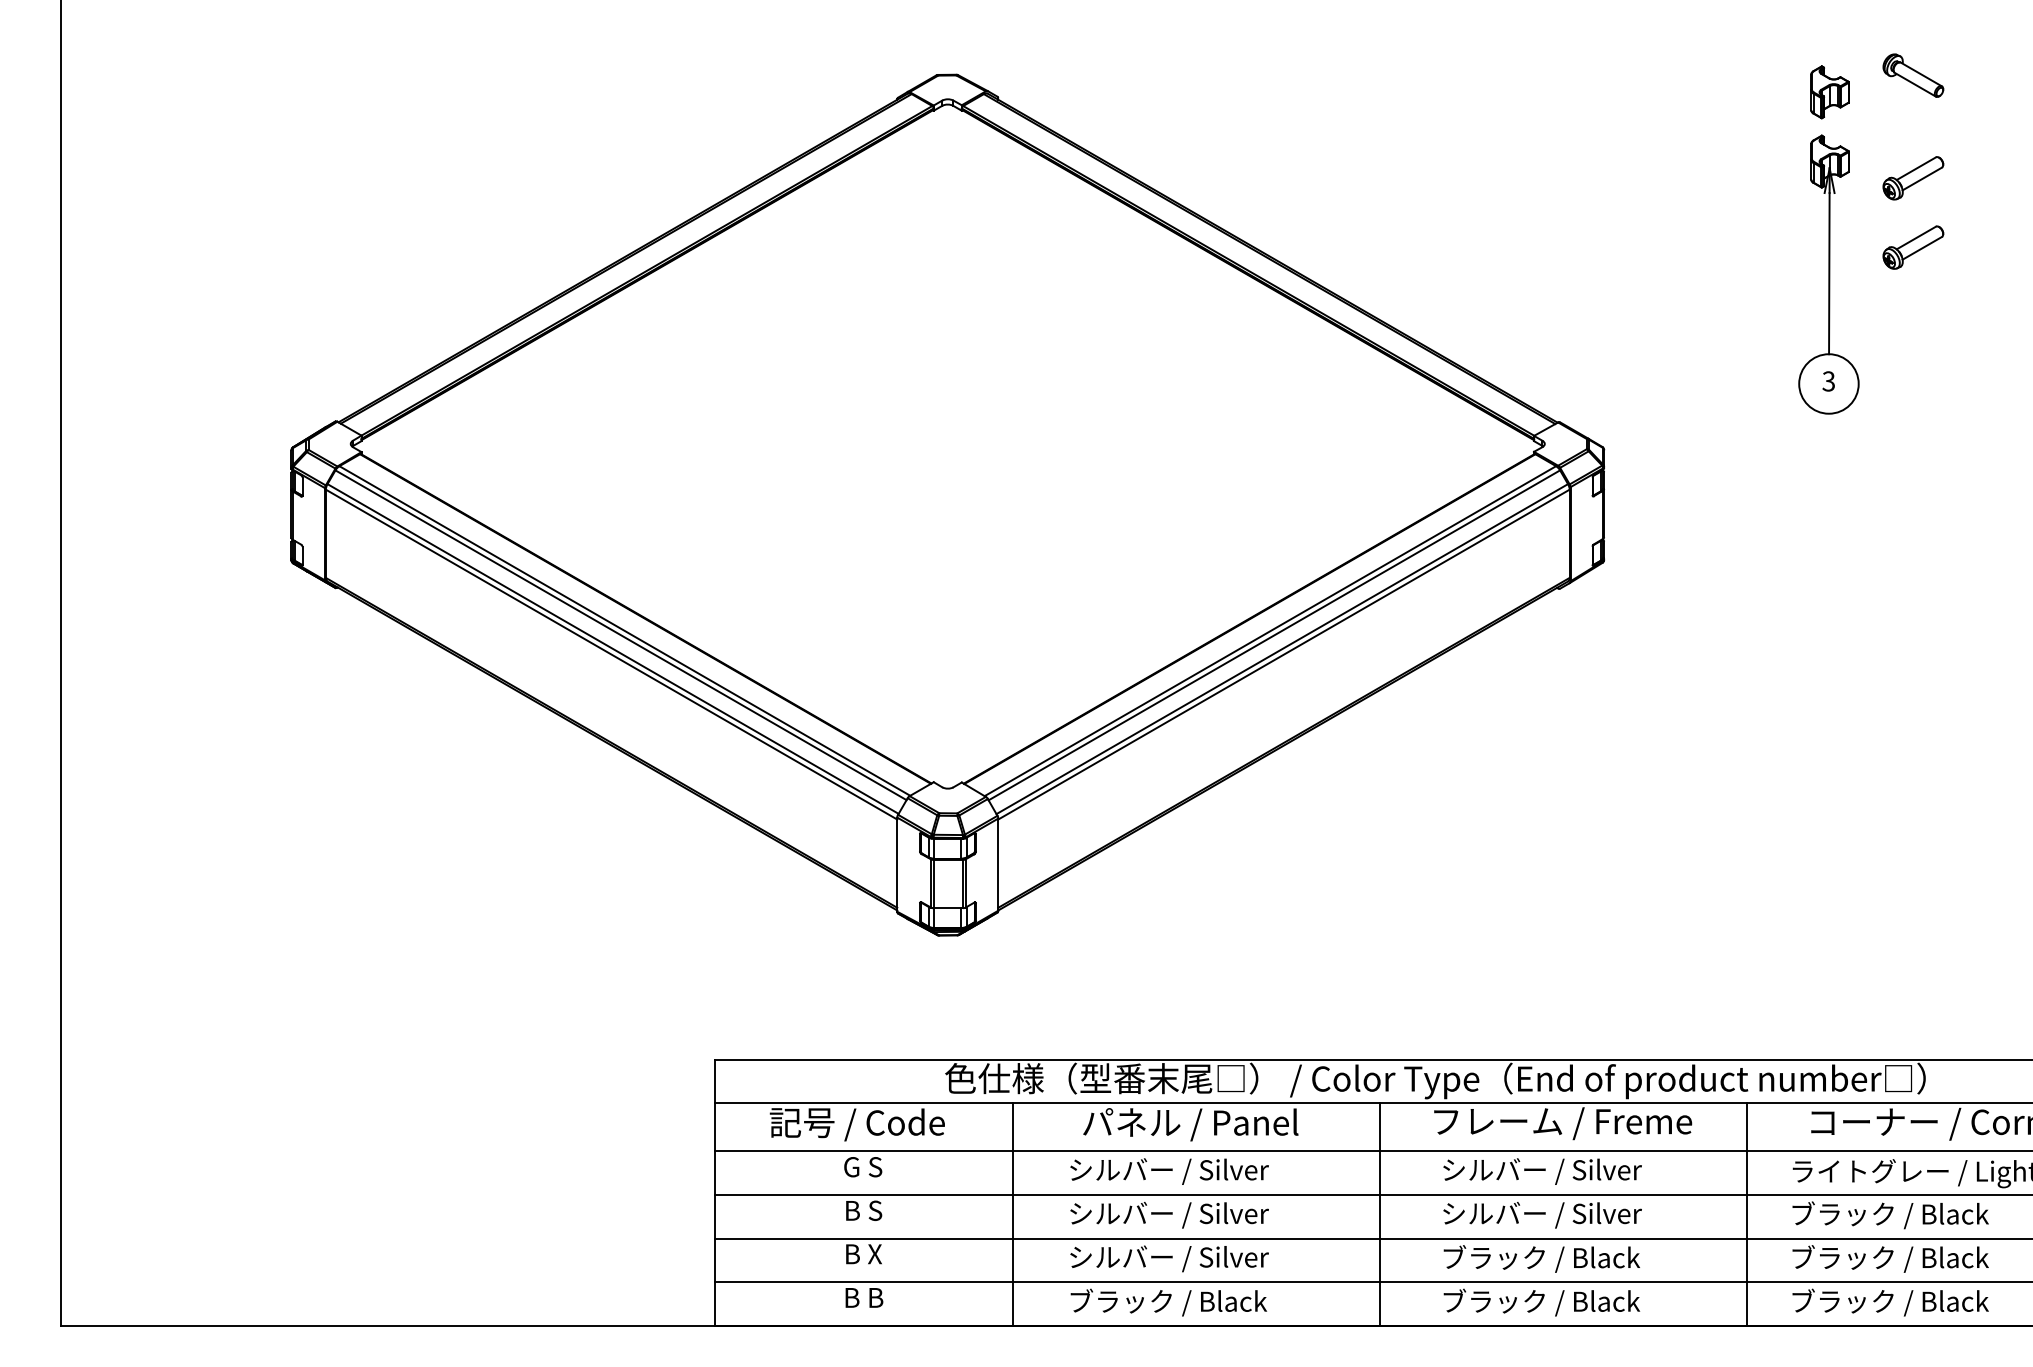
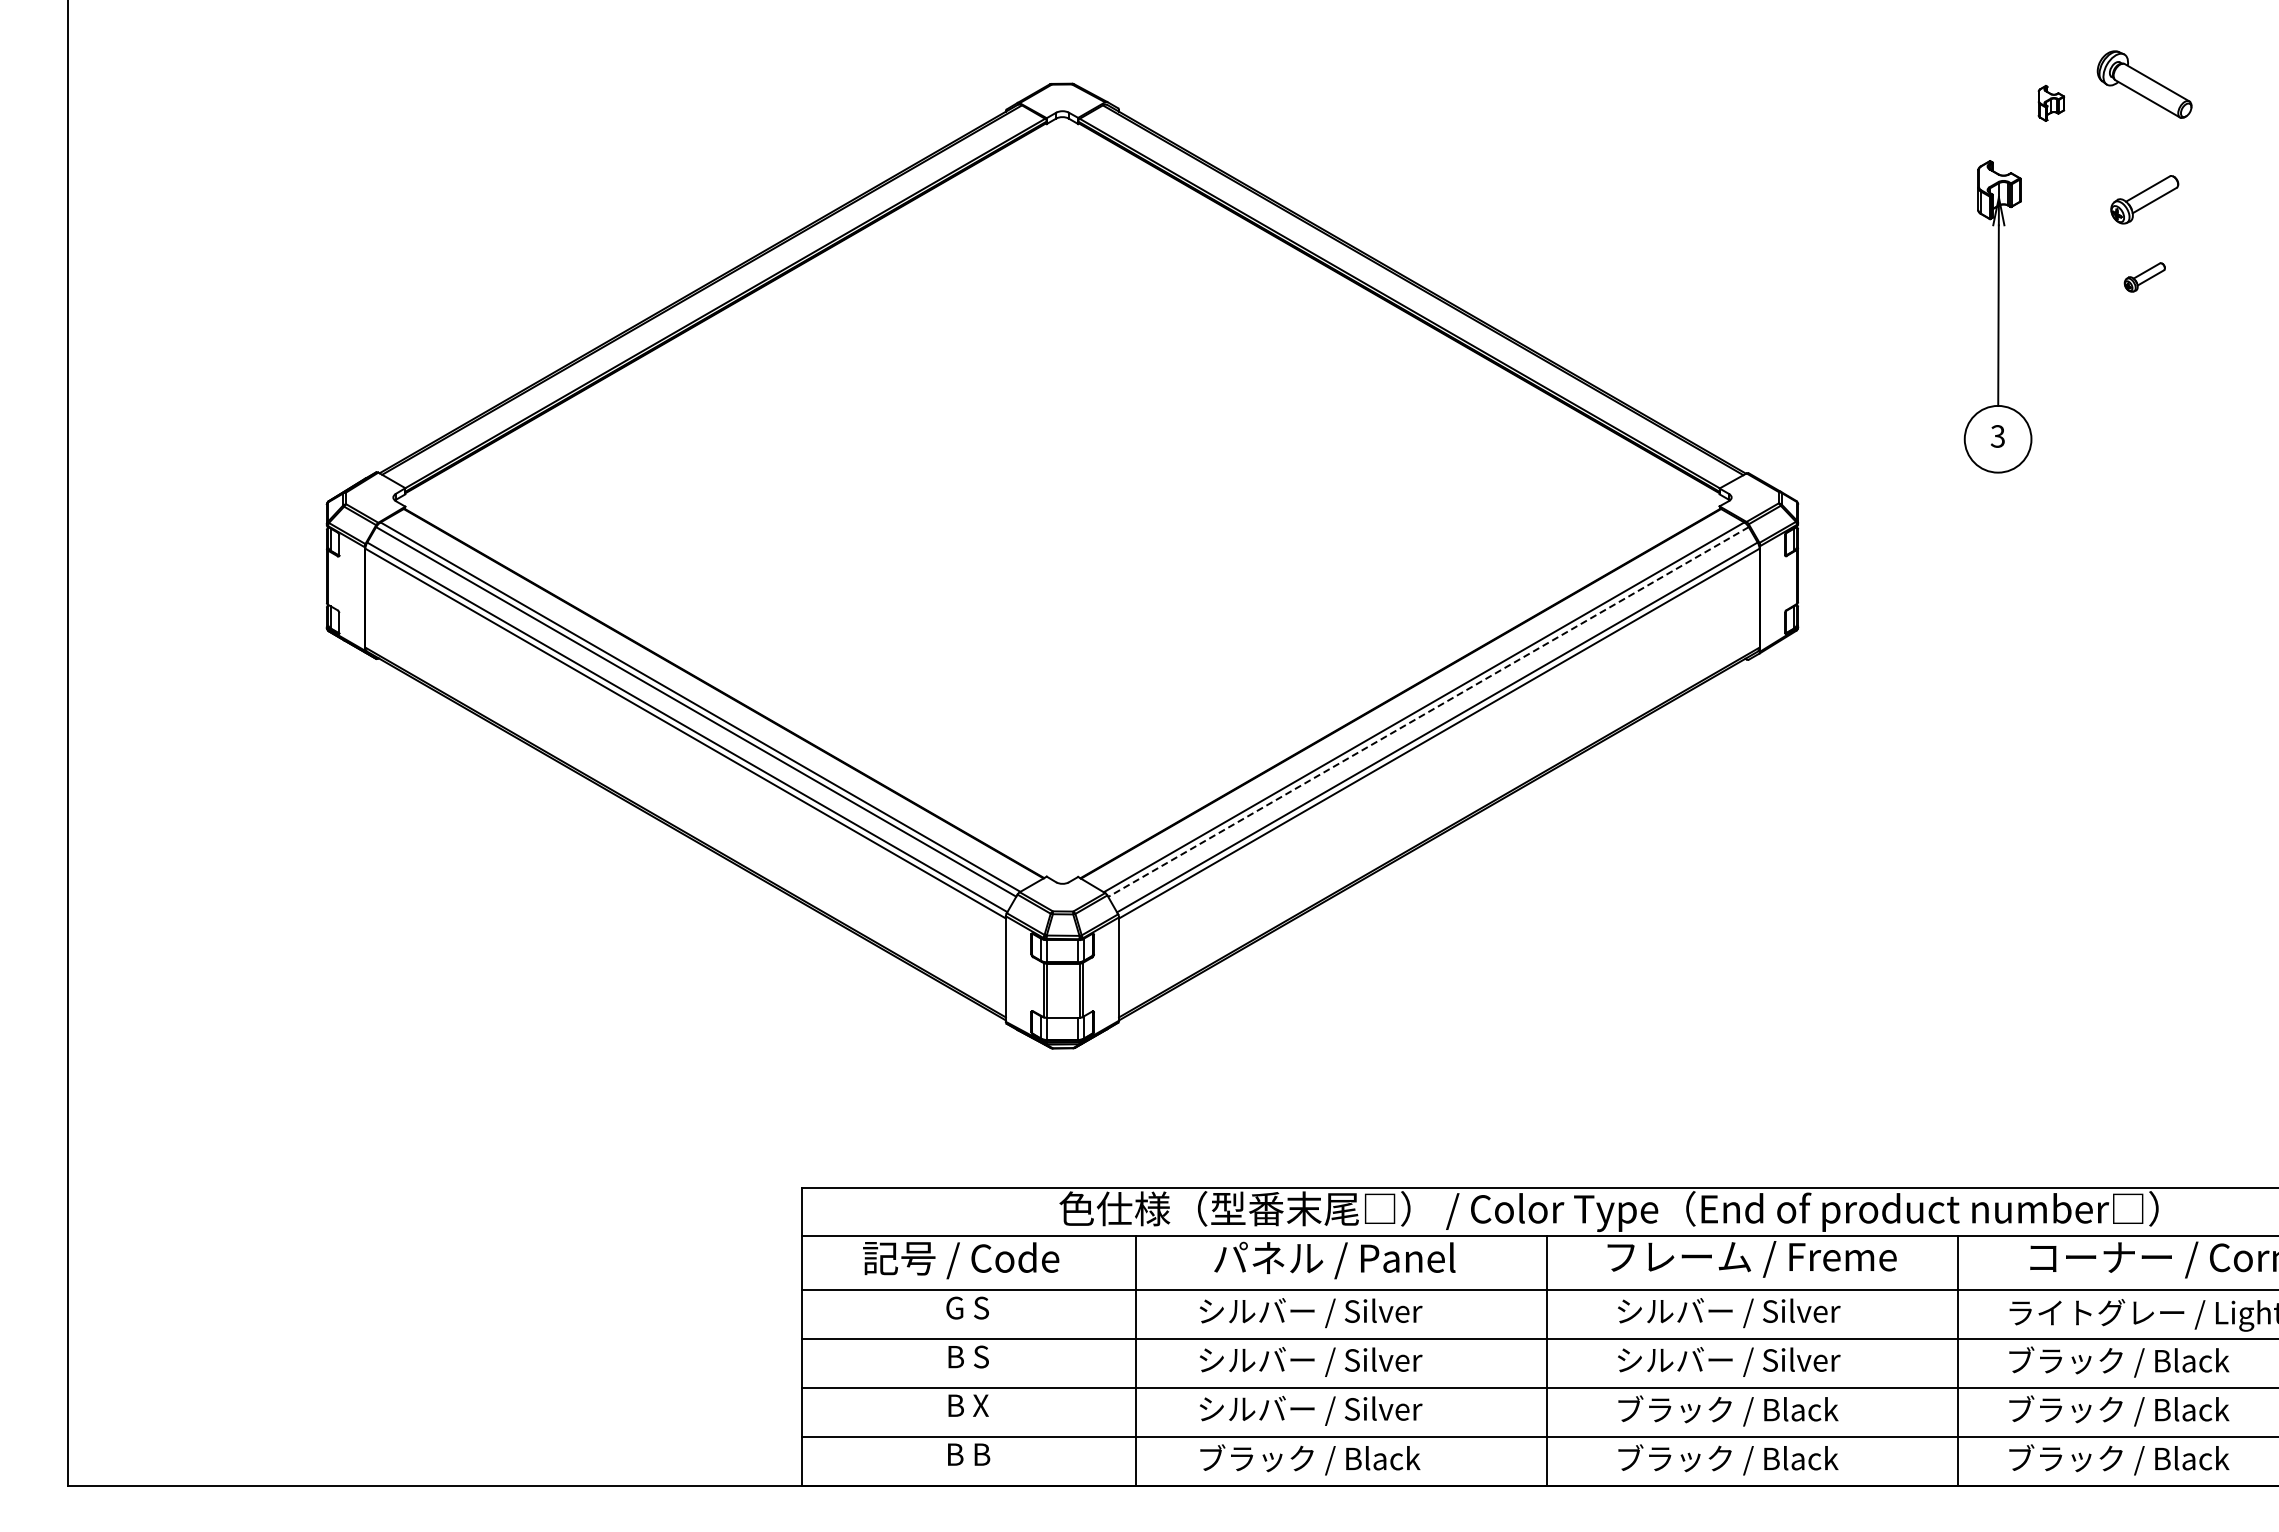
part: (1913, 75) -> (2144, 84), size x1.4
part: (1830, 92) -> (2051, 103), size x0.6
part: (1913, 247) -> (2144, 277), size x0.6
part: (1828, 274) -> (1997, 316), moved
line: (1274, 635) -> (1428, 712), solid -> dashed

